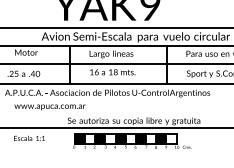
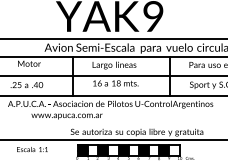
text: (49, 107) -> (66, 116), moved

